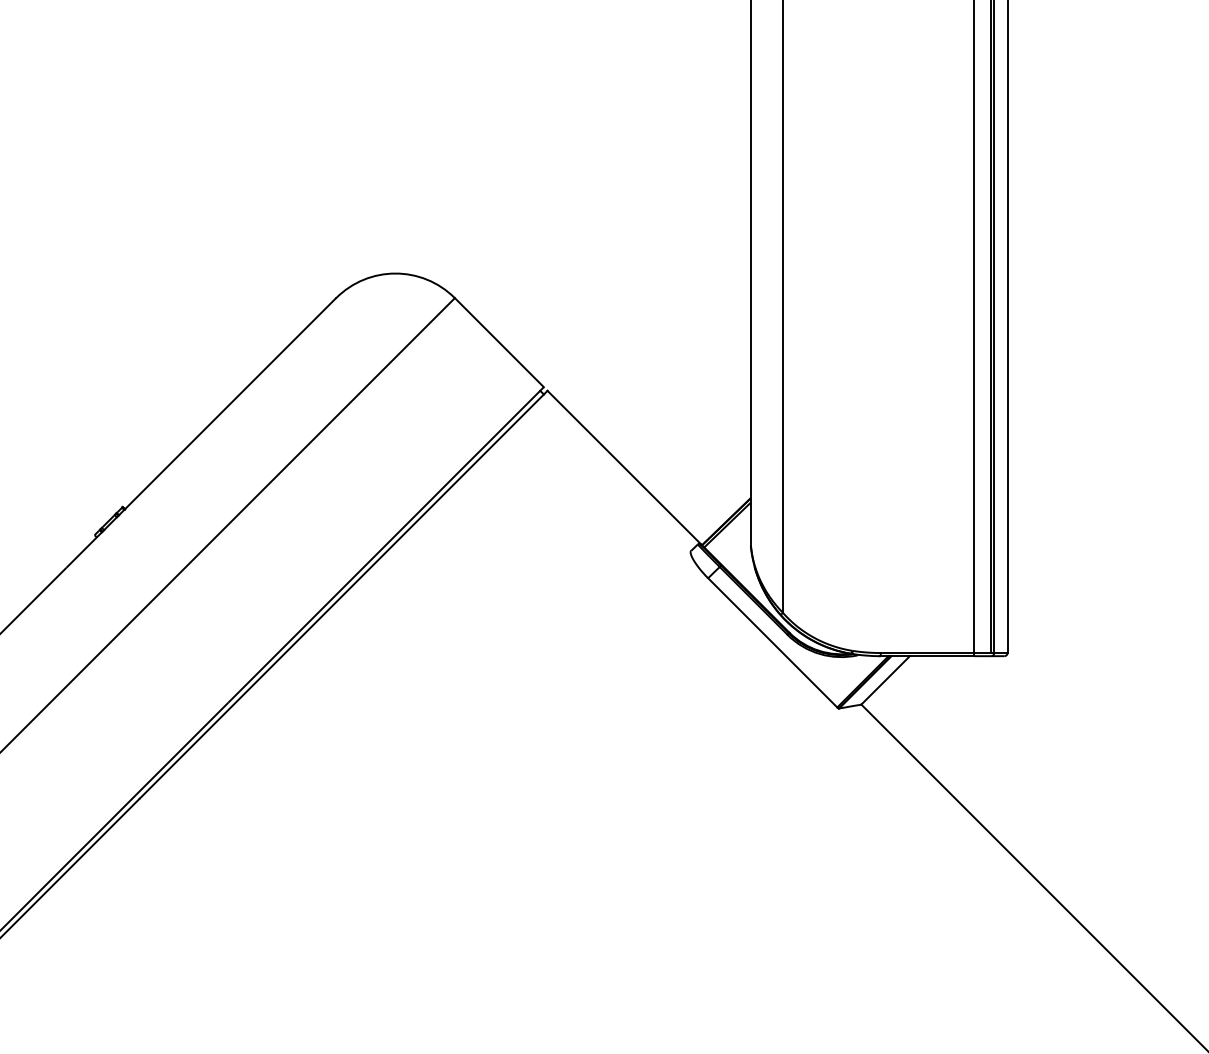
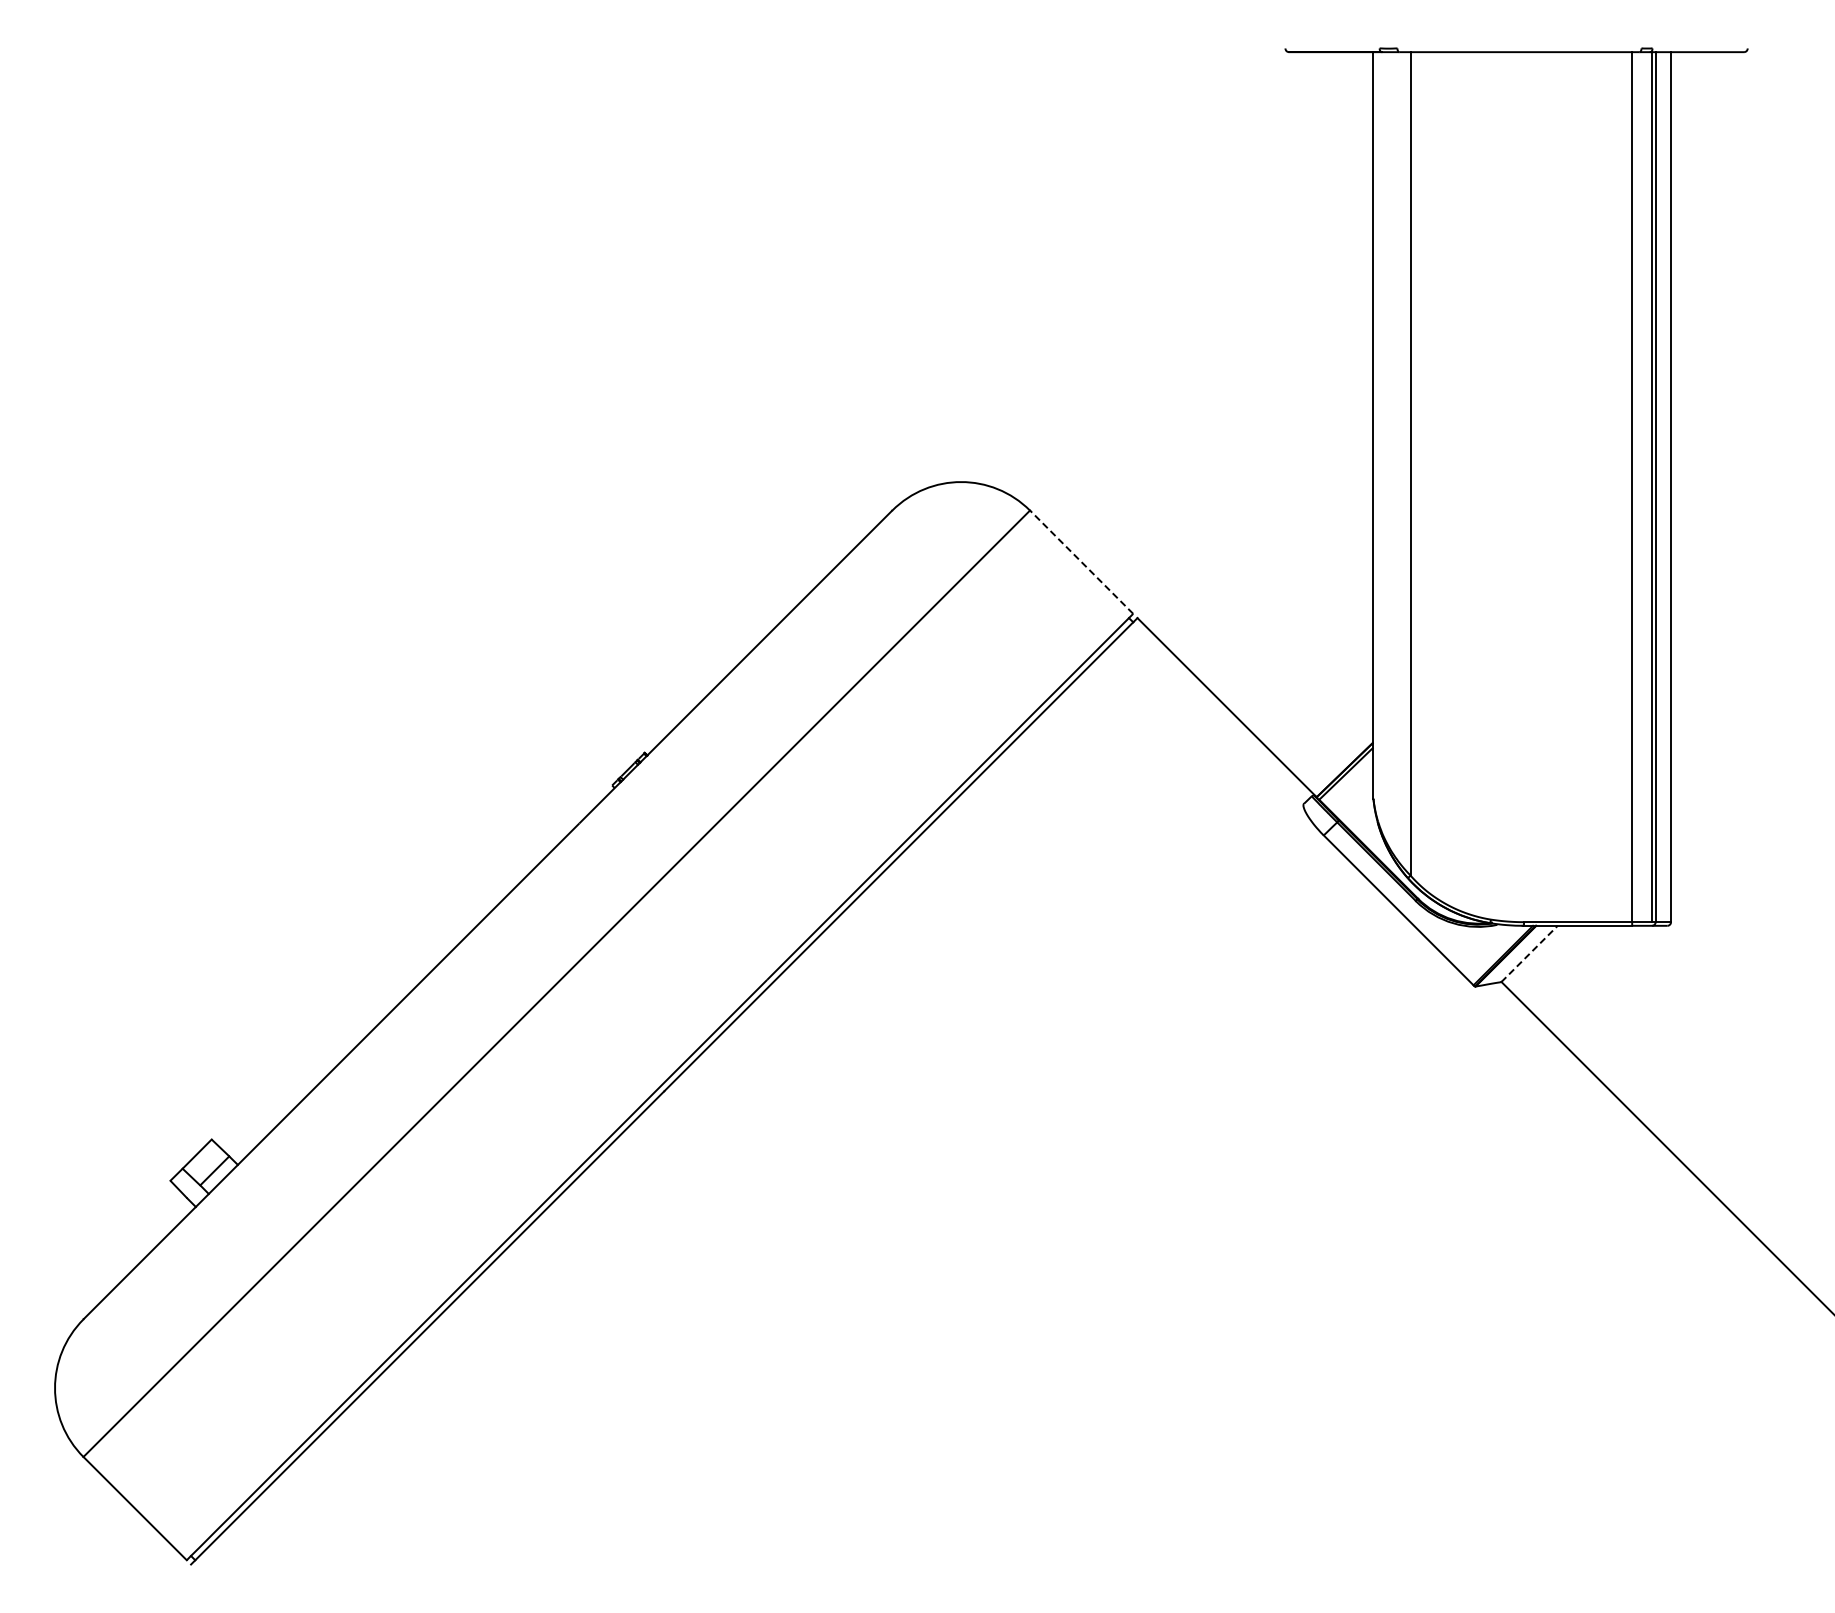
line: (499, 342) -> (1081, 561), solid -> dashed
line: (885, 680) -> (1529, 954), solid -> dashed

